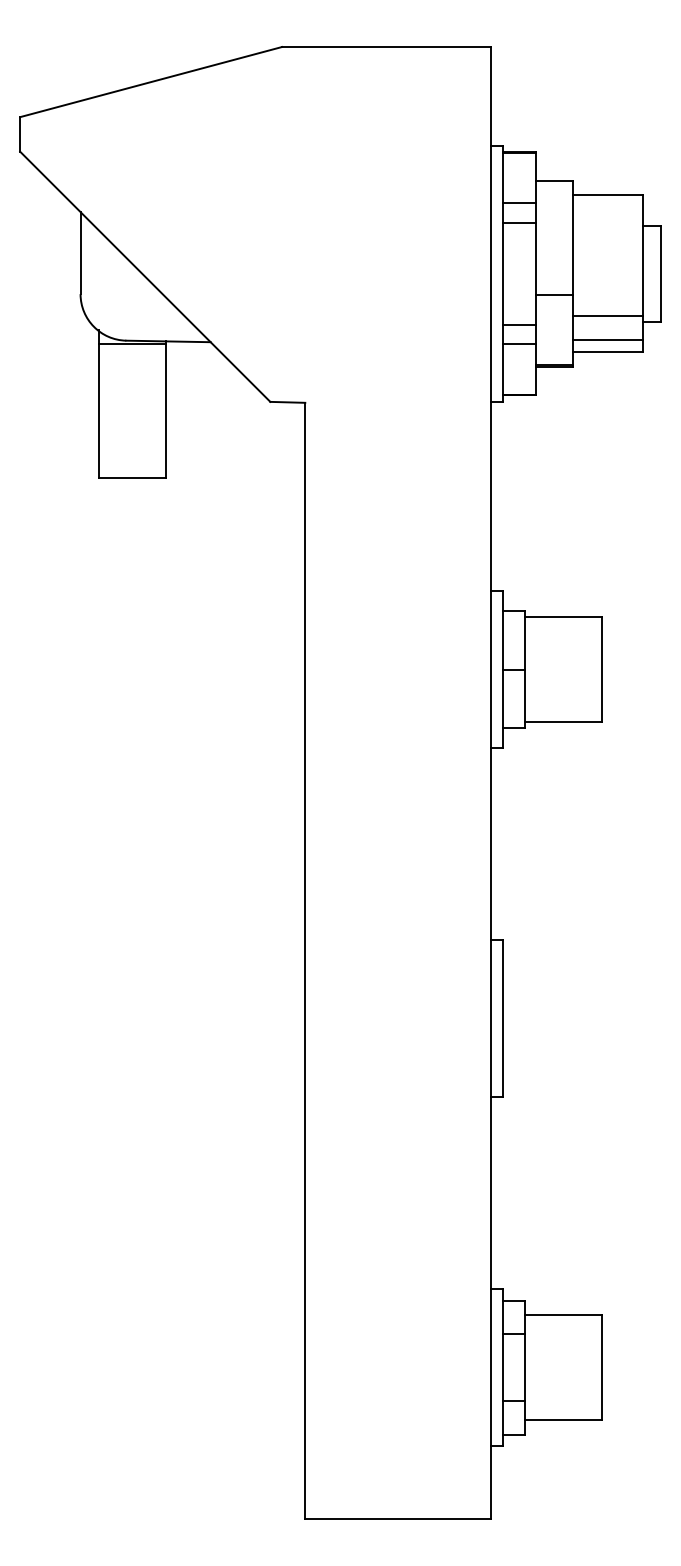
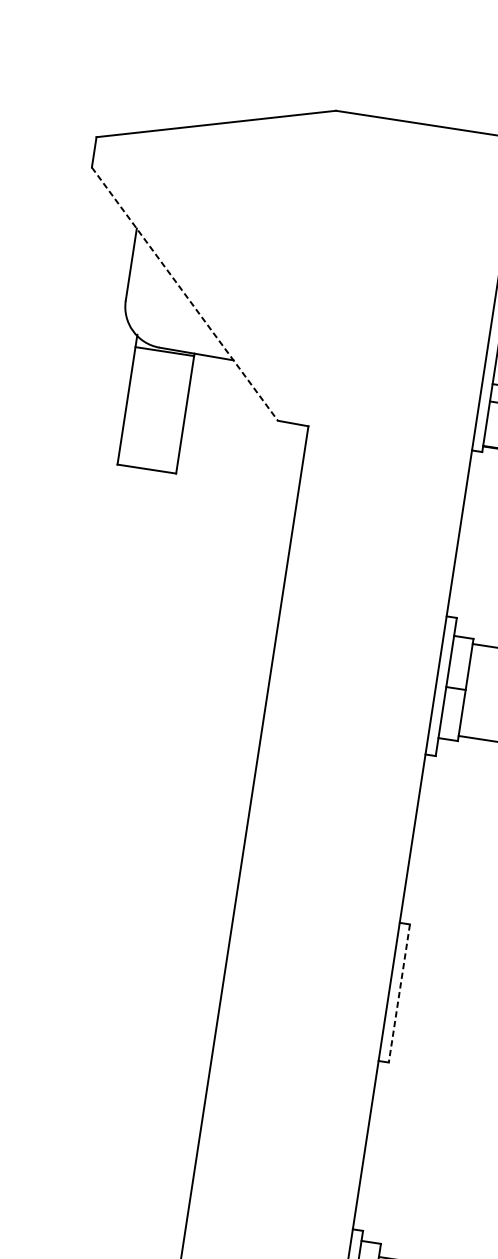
line: (145, 276) -> (185, 293), solid -> dashed
line: (503, 1018) -> (399, 993), solid -> dashed

